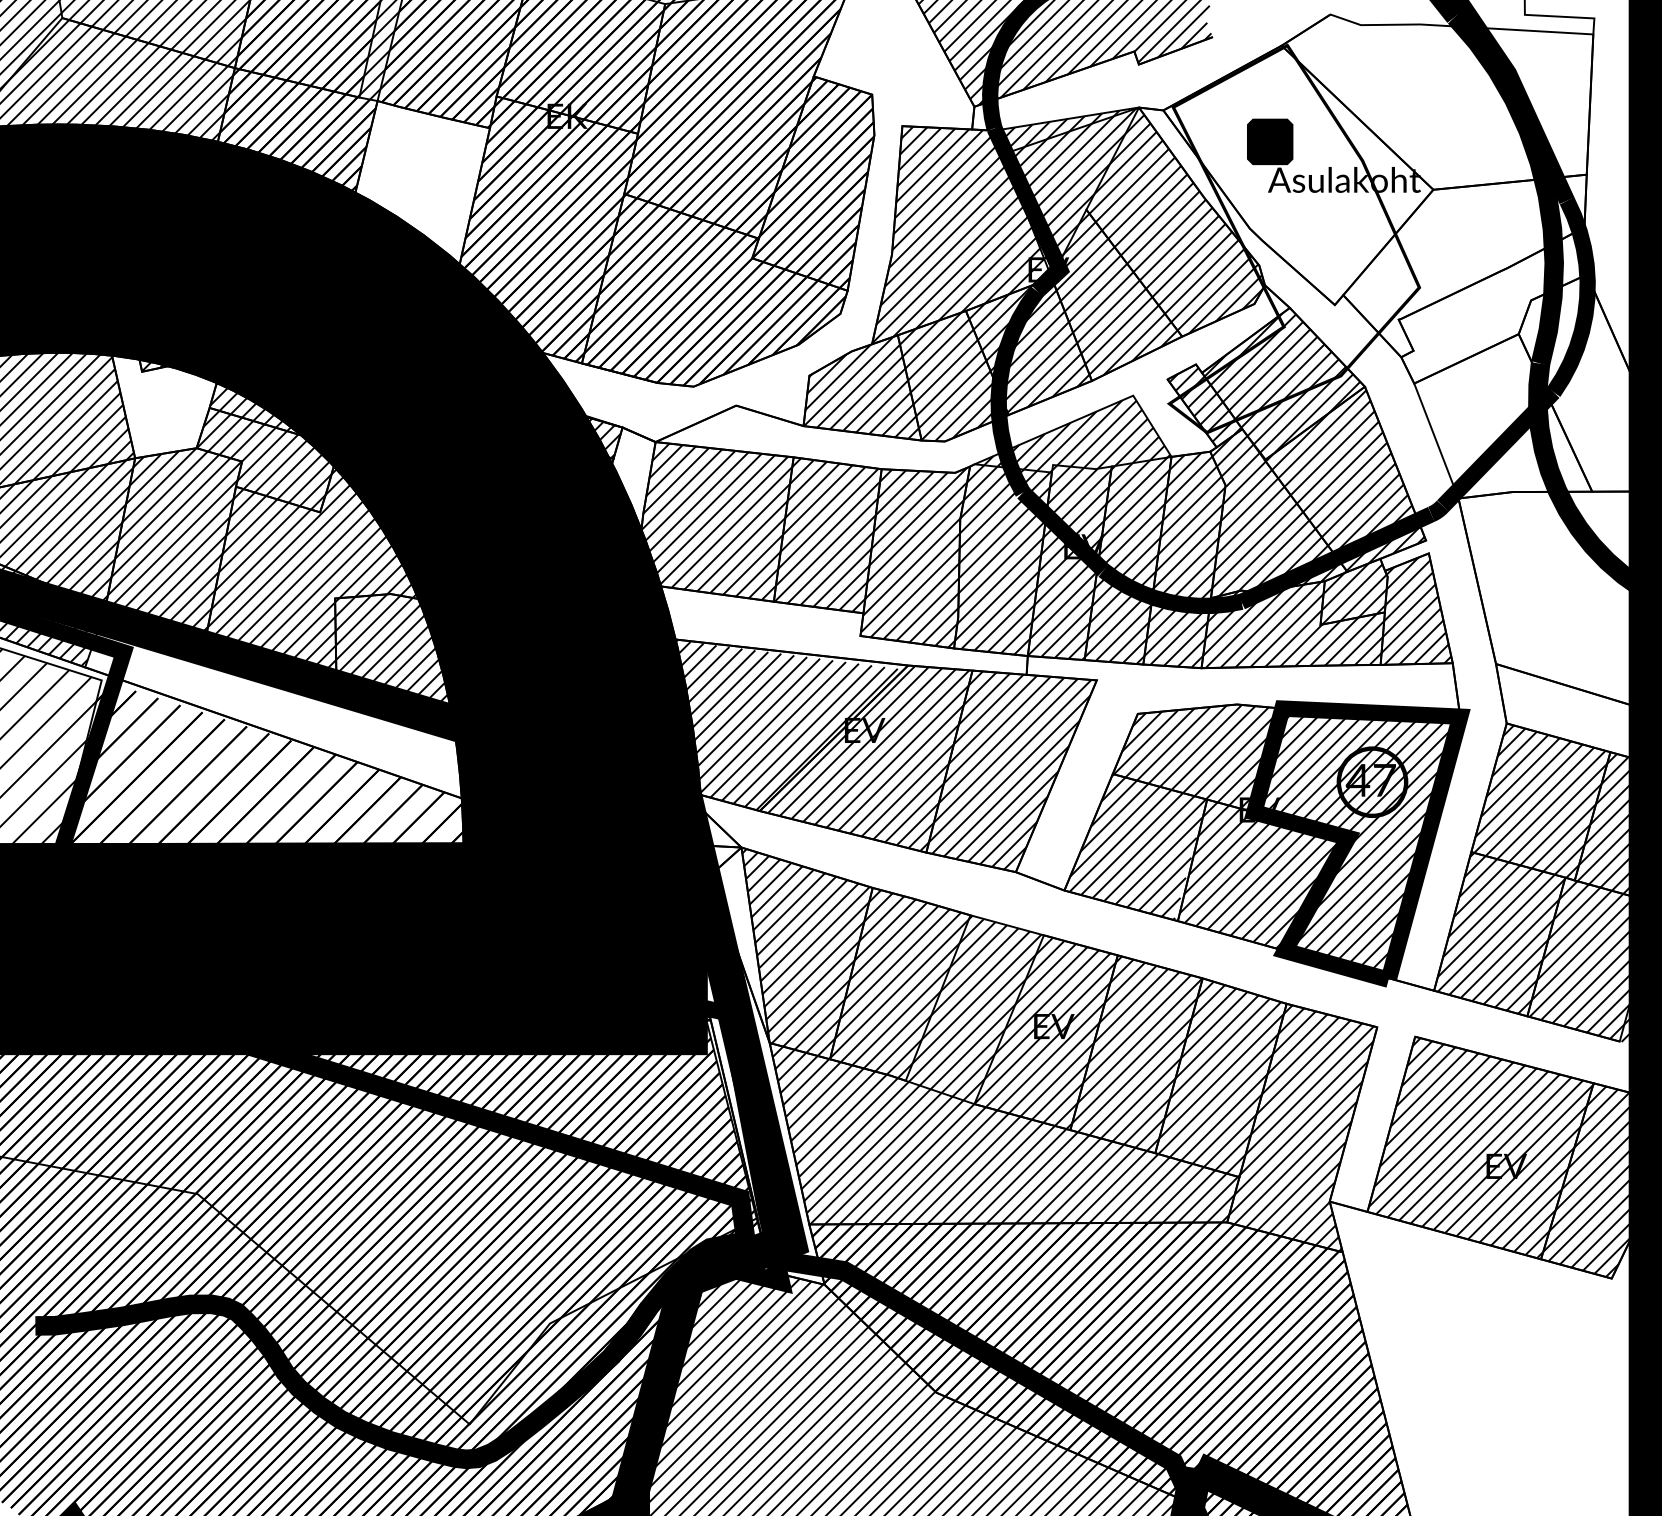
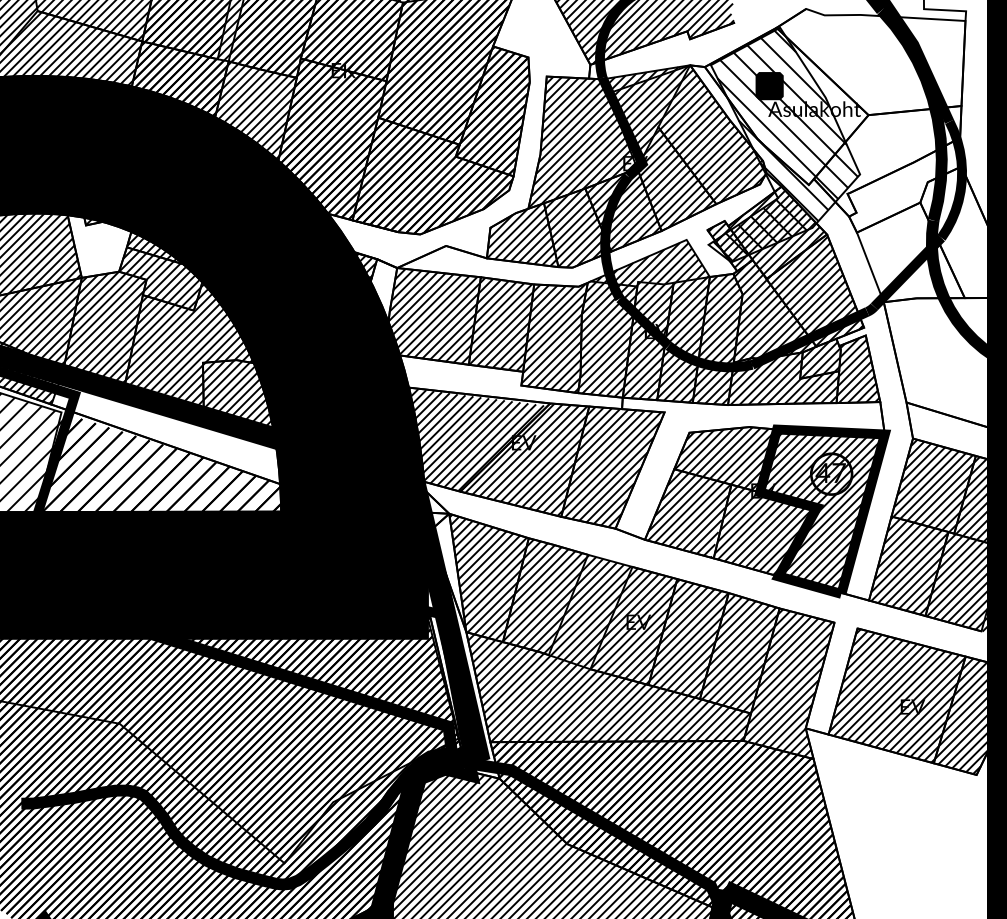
hatch: (410, 213) -> (248, 129), added
hatch: (1296, 239) -> (785, 145), added

